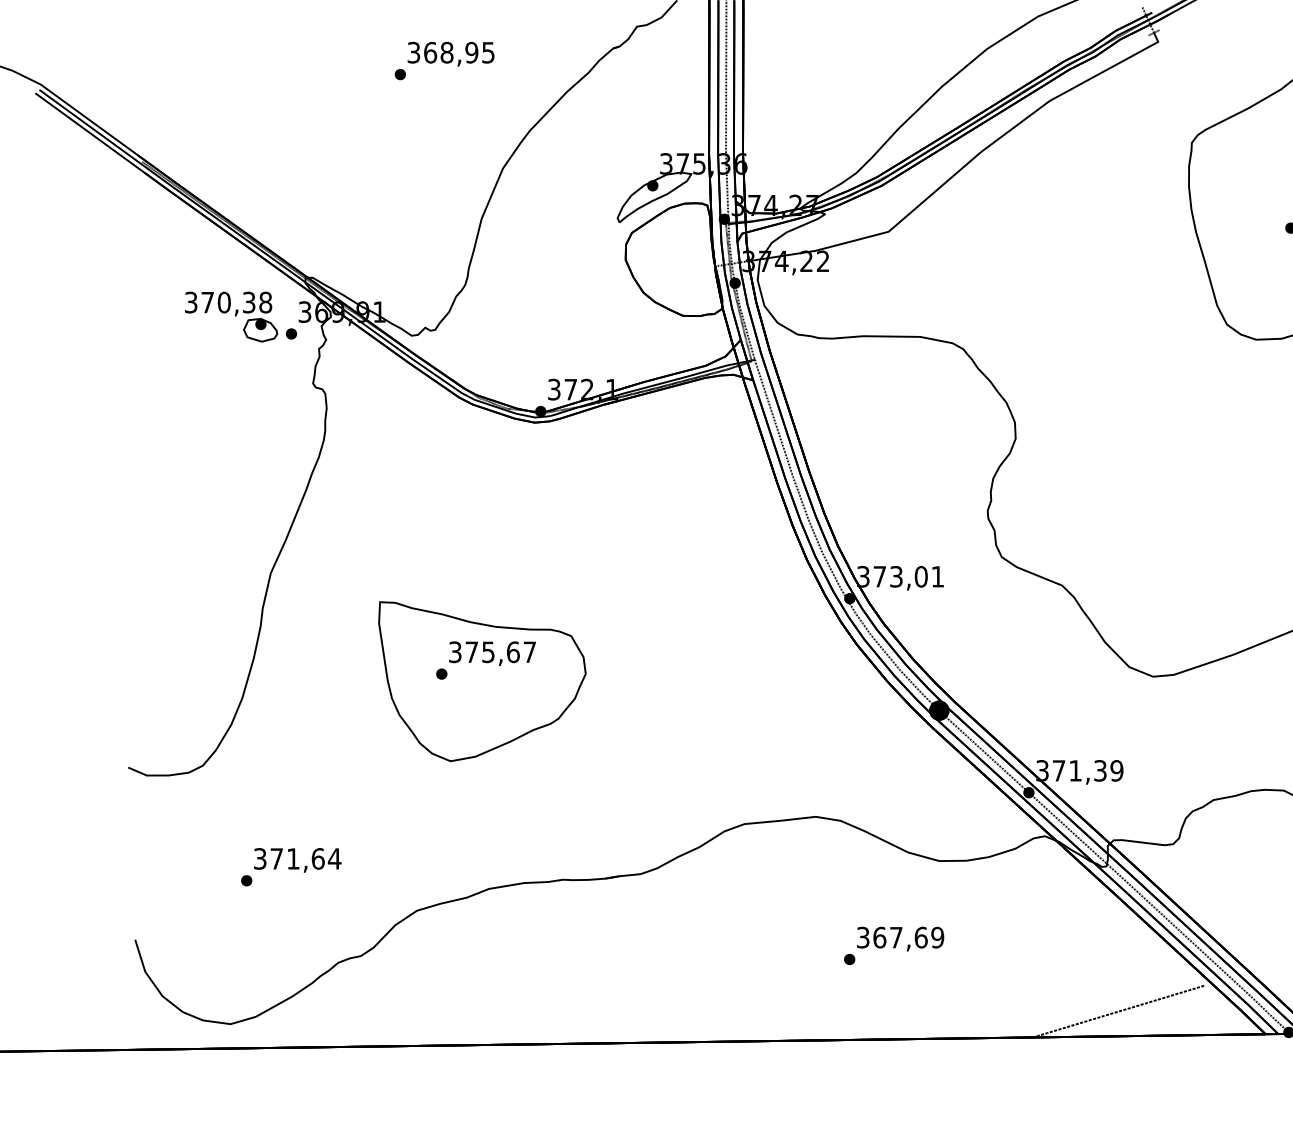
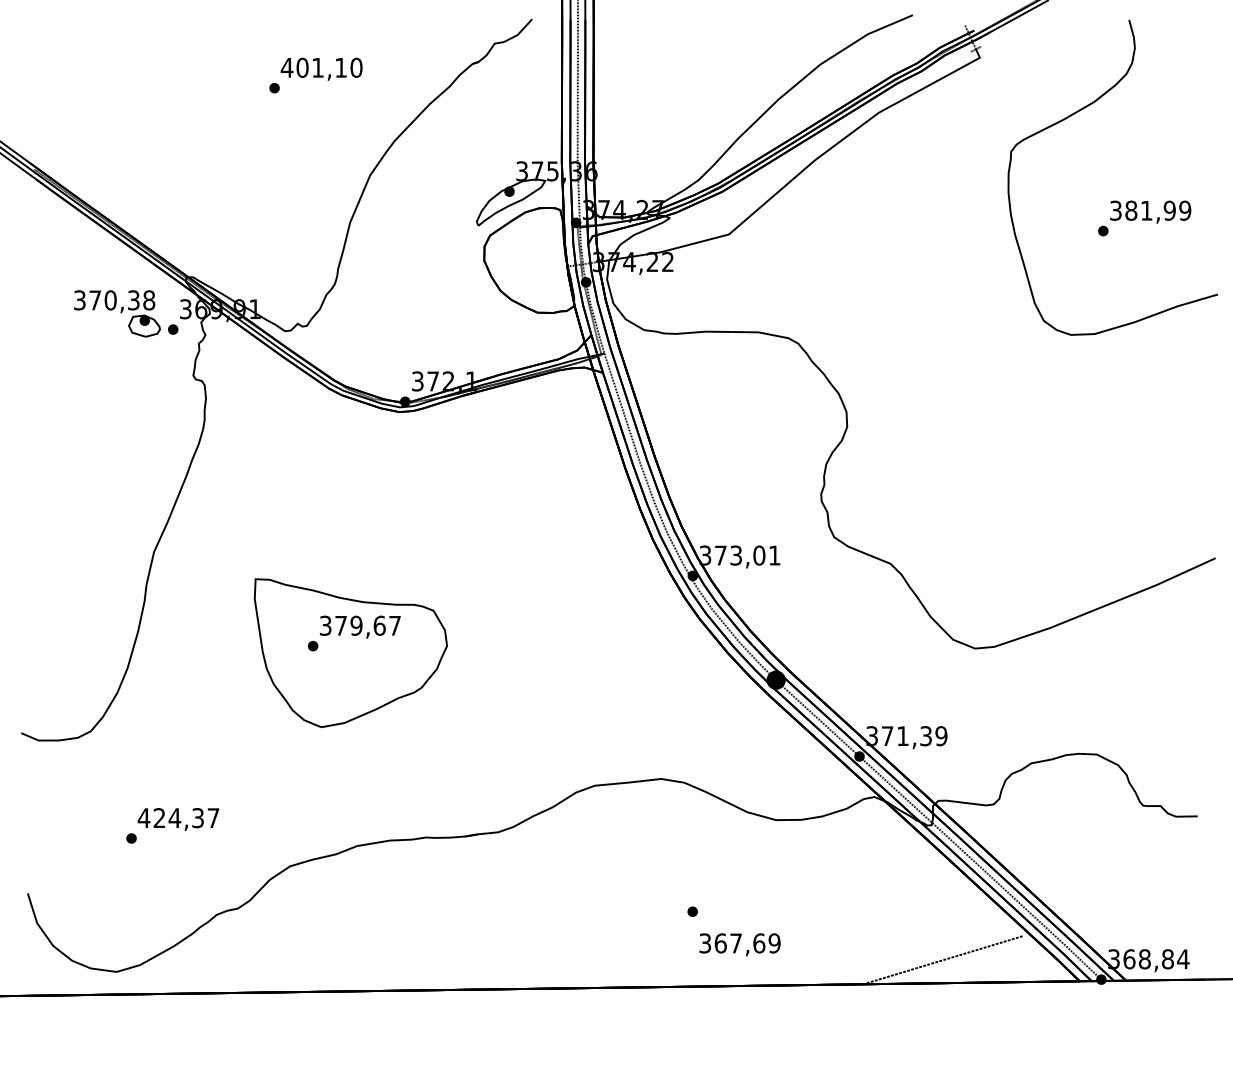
text: (450, 52) -> (321, 67), 368,95 -> 401,10
text: (488, 651) -> (356, 625), 375,67 -> 379,67
text: (297, 859) -> (178, 818), 371,64 -> 424,37
text: (899, 938) -> (739, 944), moved

